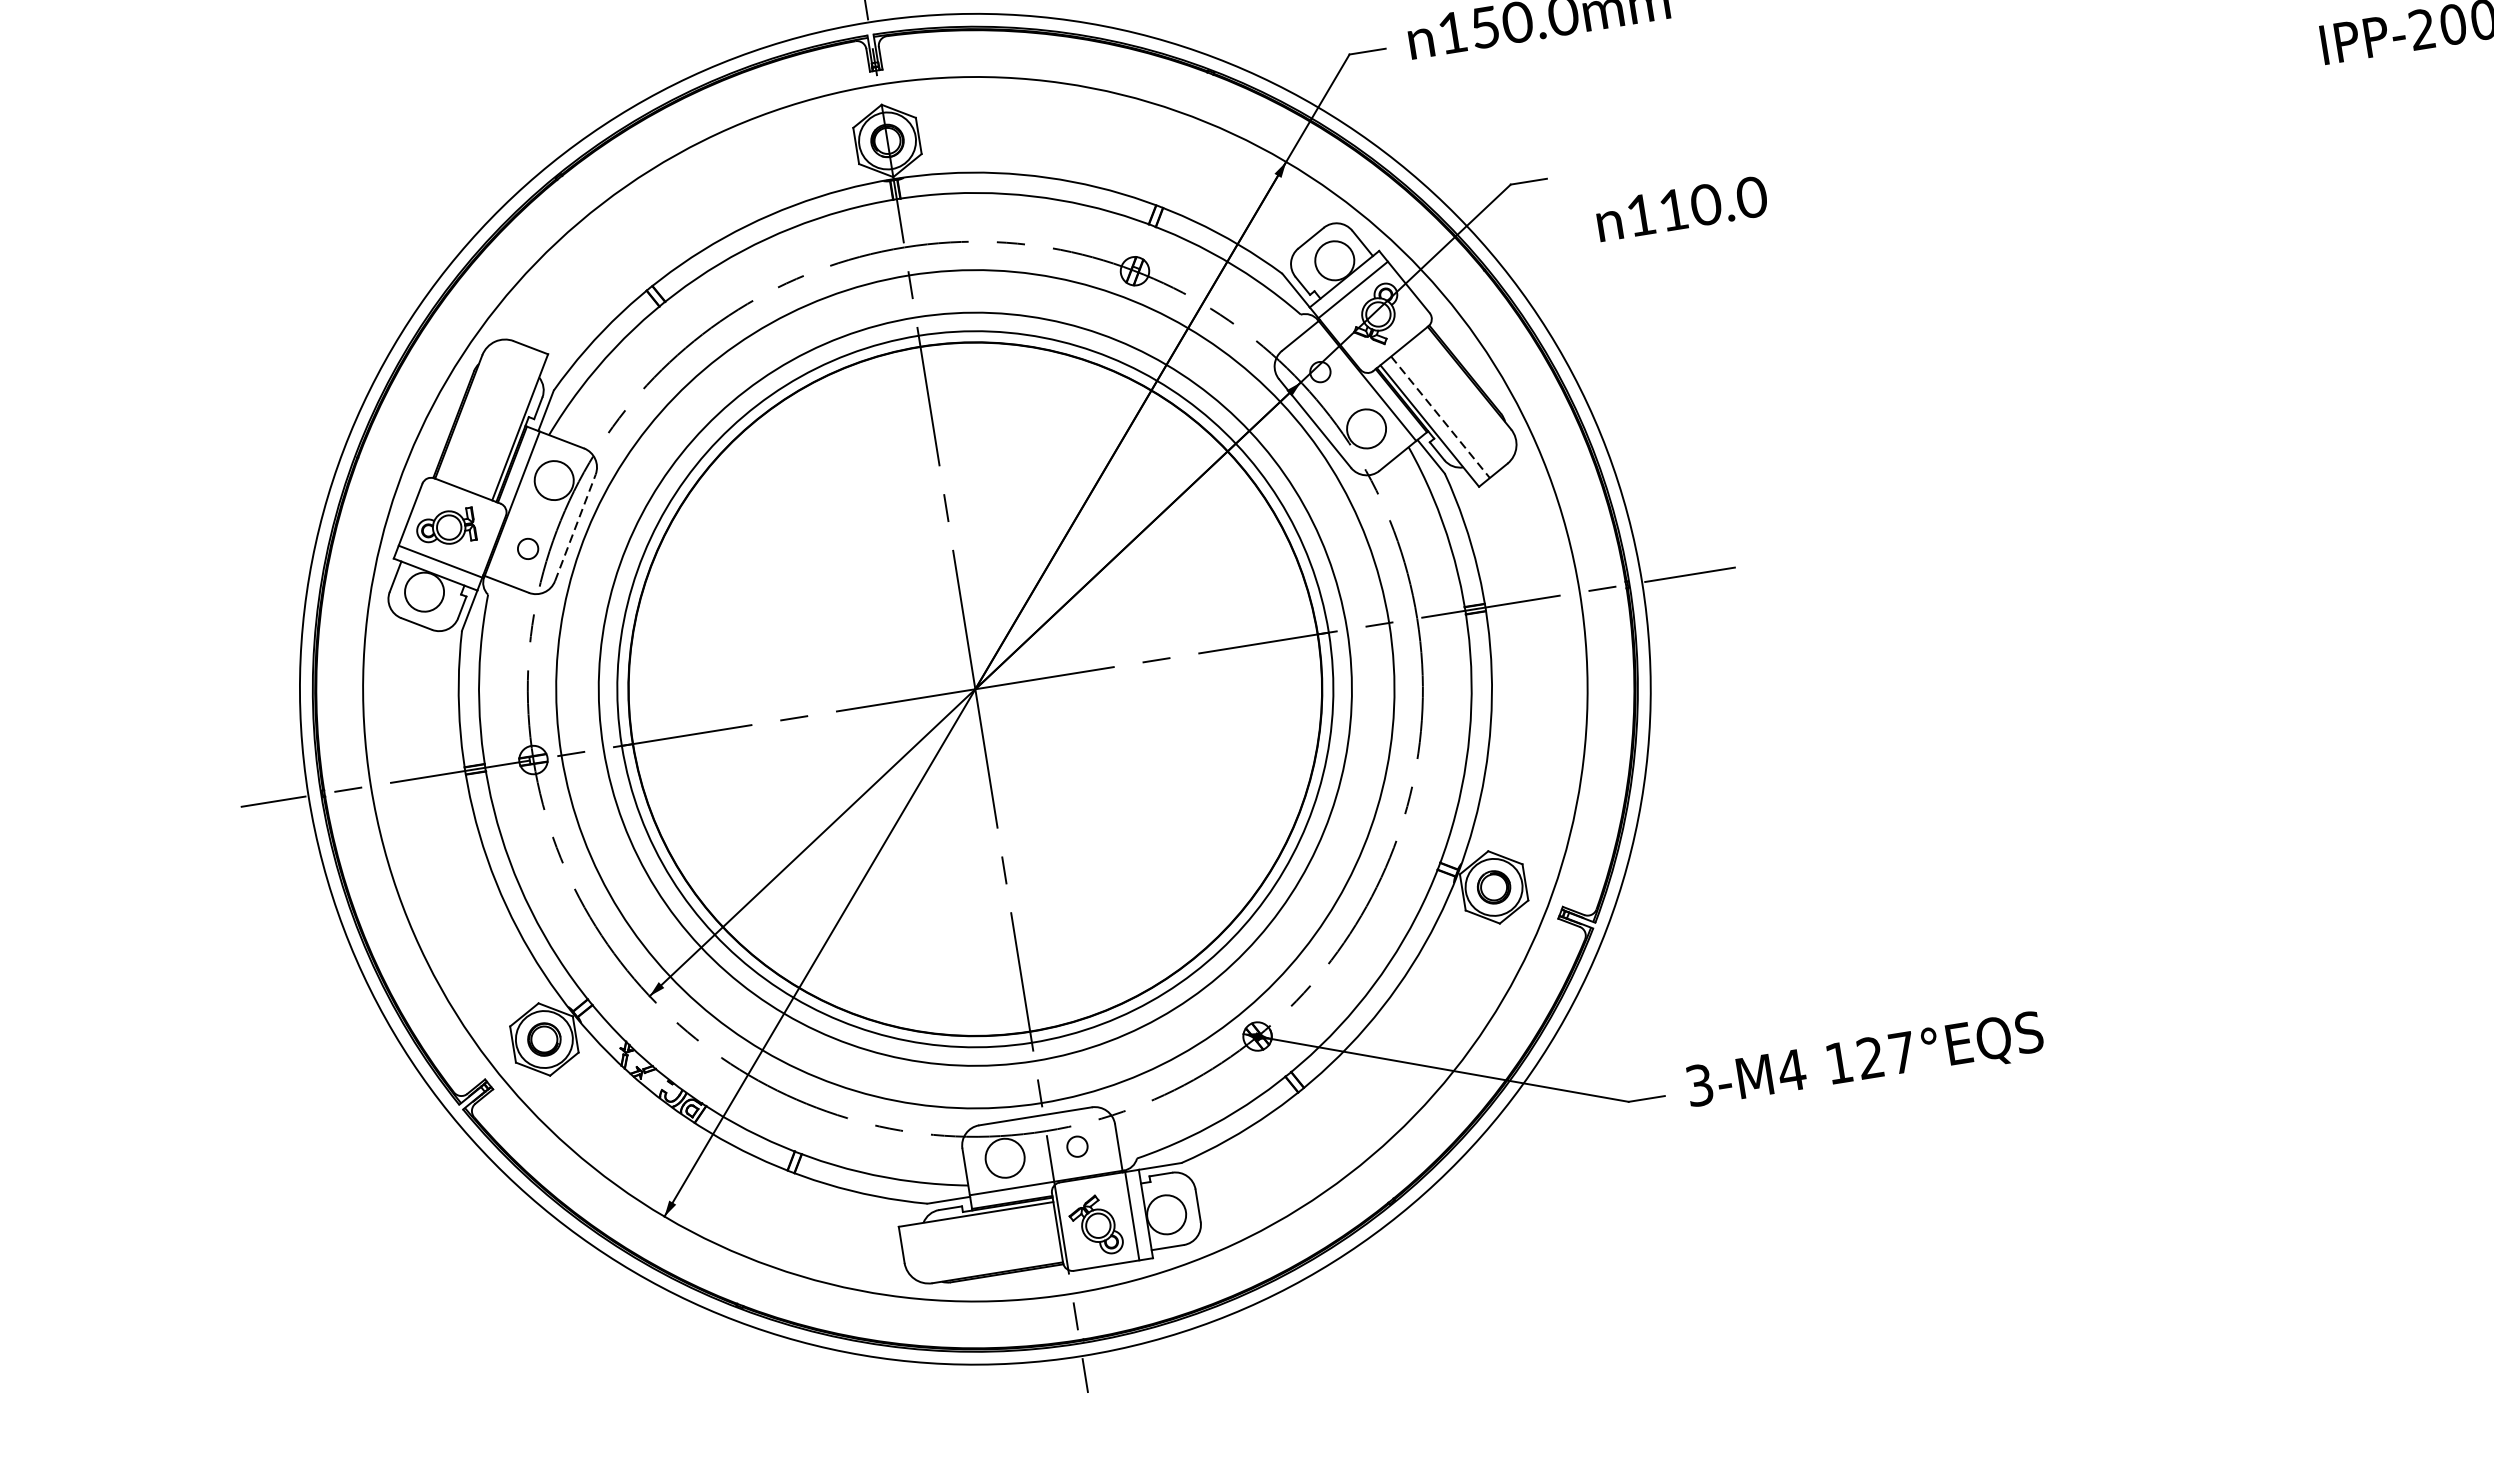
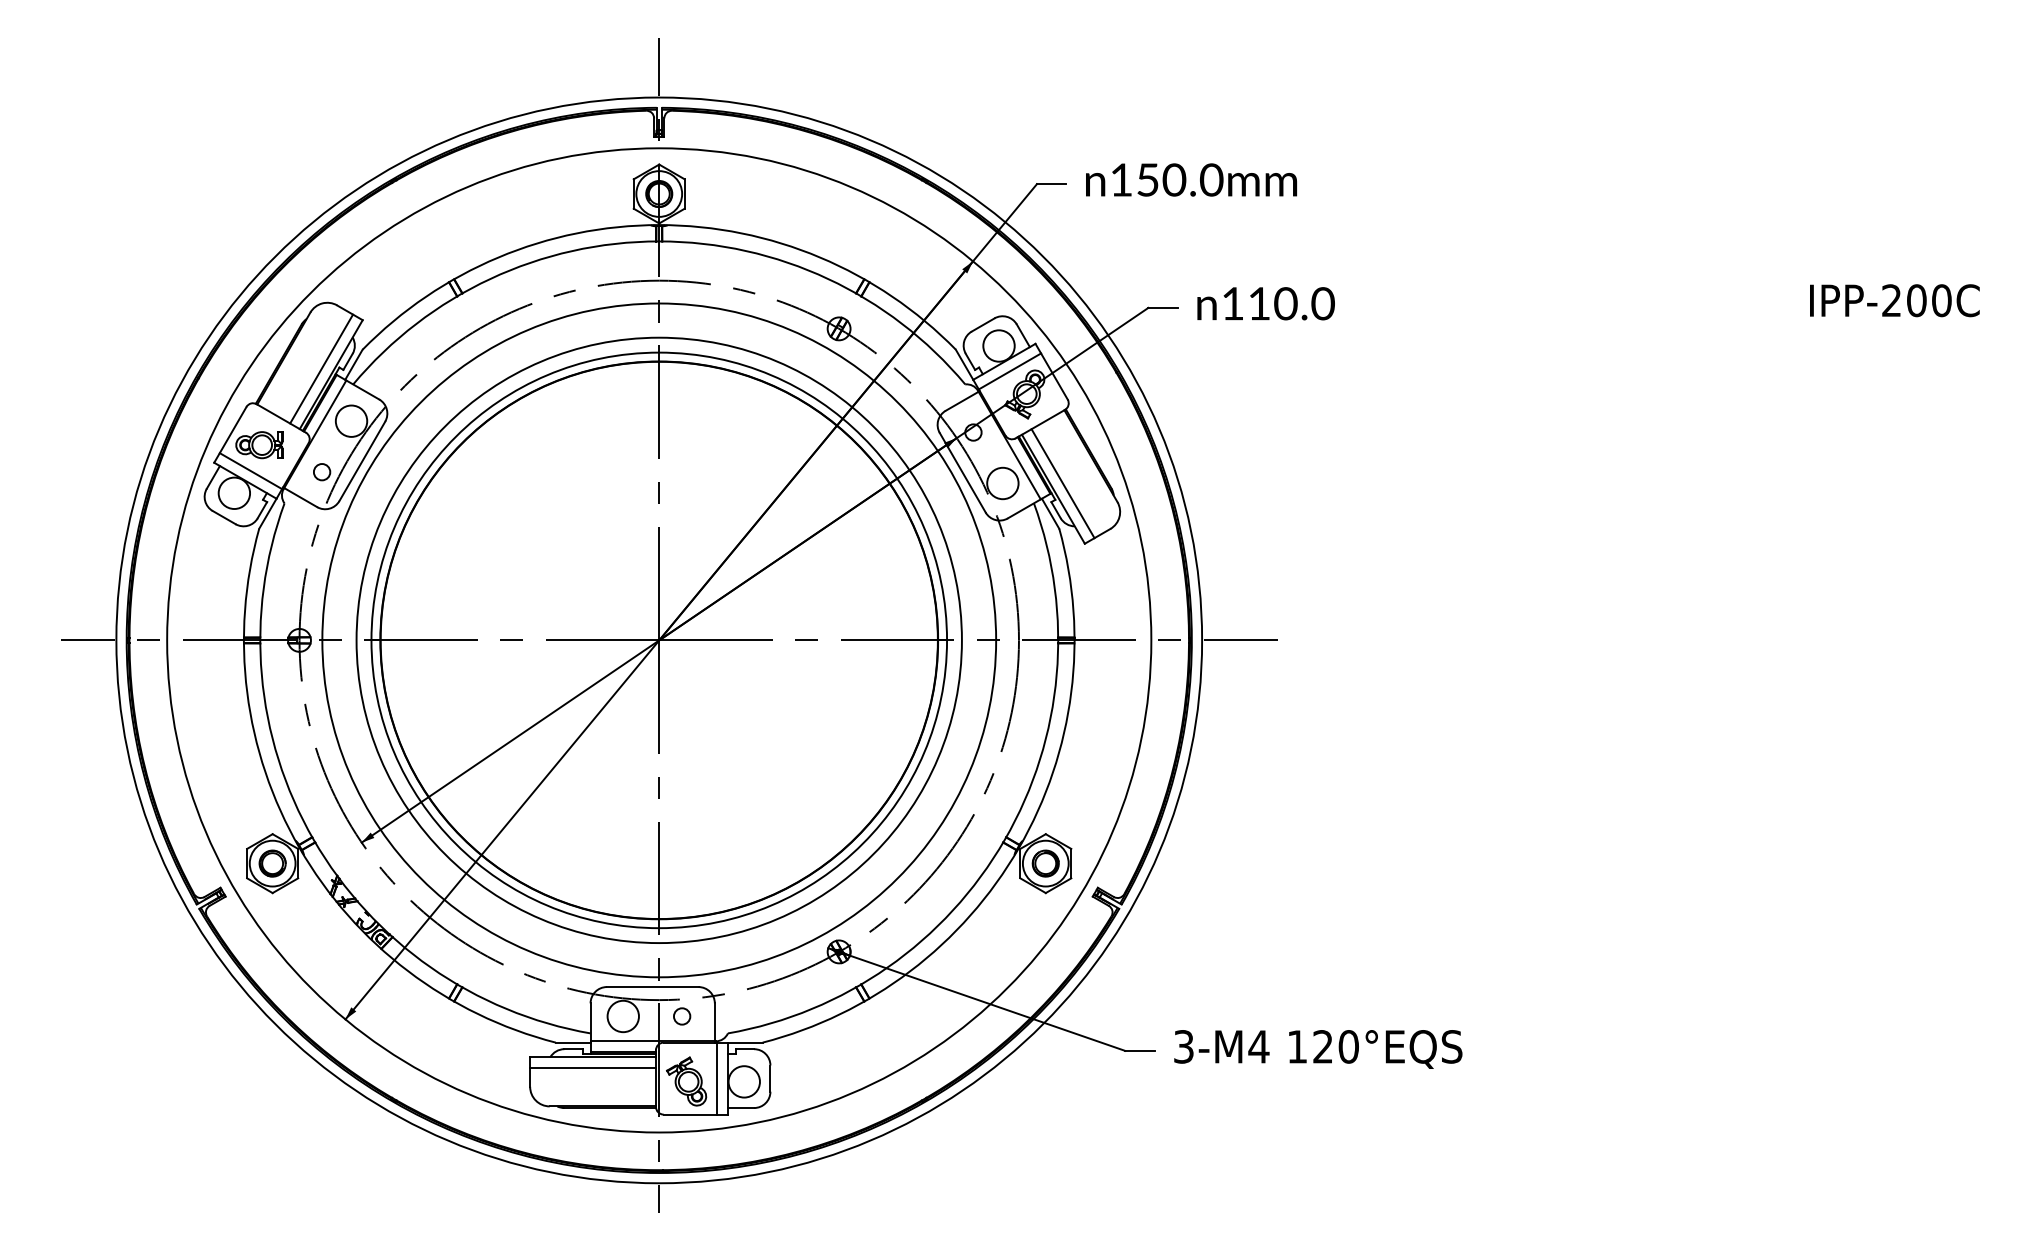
text: (1681, 208) -> (1265, 303), moved
line: (1441, 417) -> (1063, 483), dashed -> solid
line: (506, 421) -> (321, 368), added
line: (575, 527) -> (362, 461), dashed -> solid
text: (1901, 1052) -> (1348, 1046), 127°EQS -> 120°EQS
line: (977, 1228) -> (592, 1068), added

